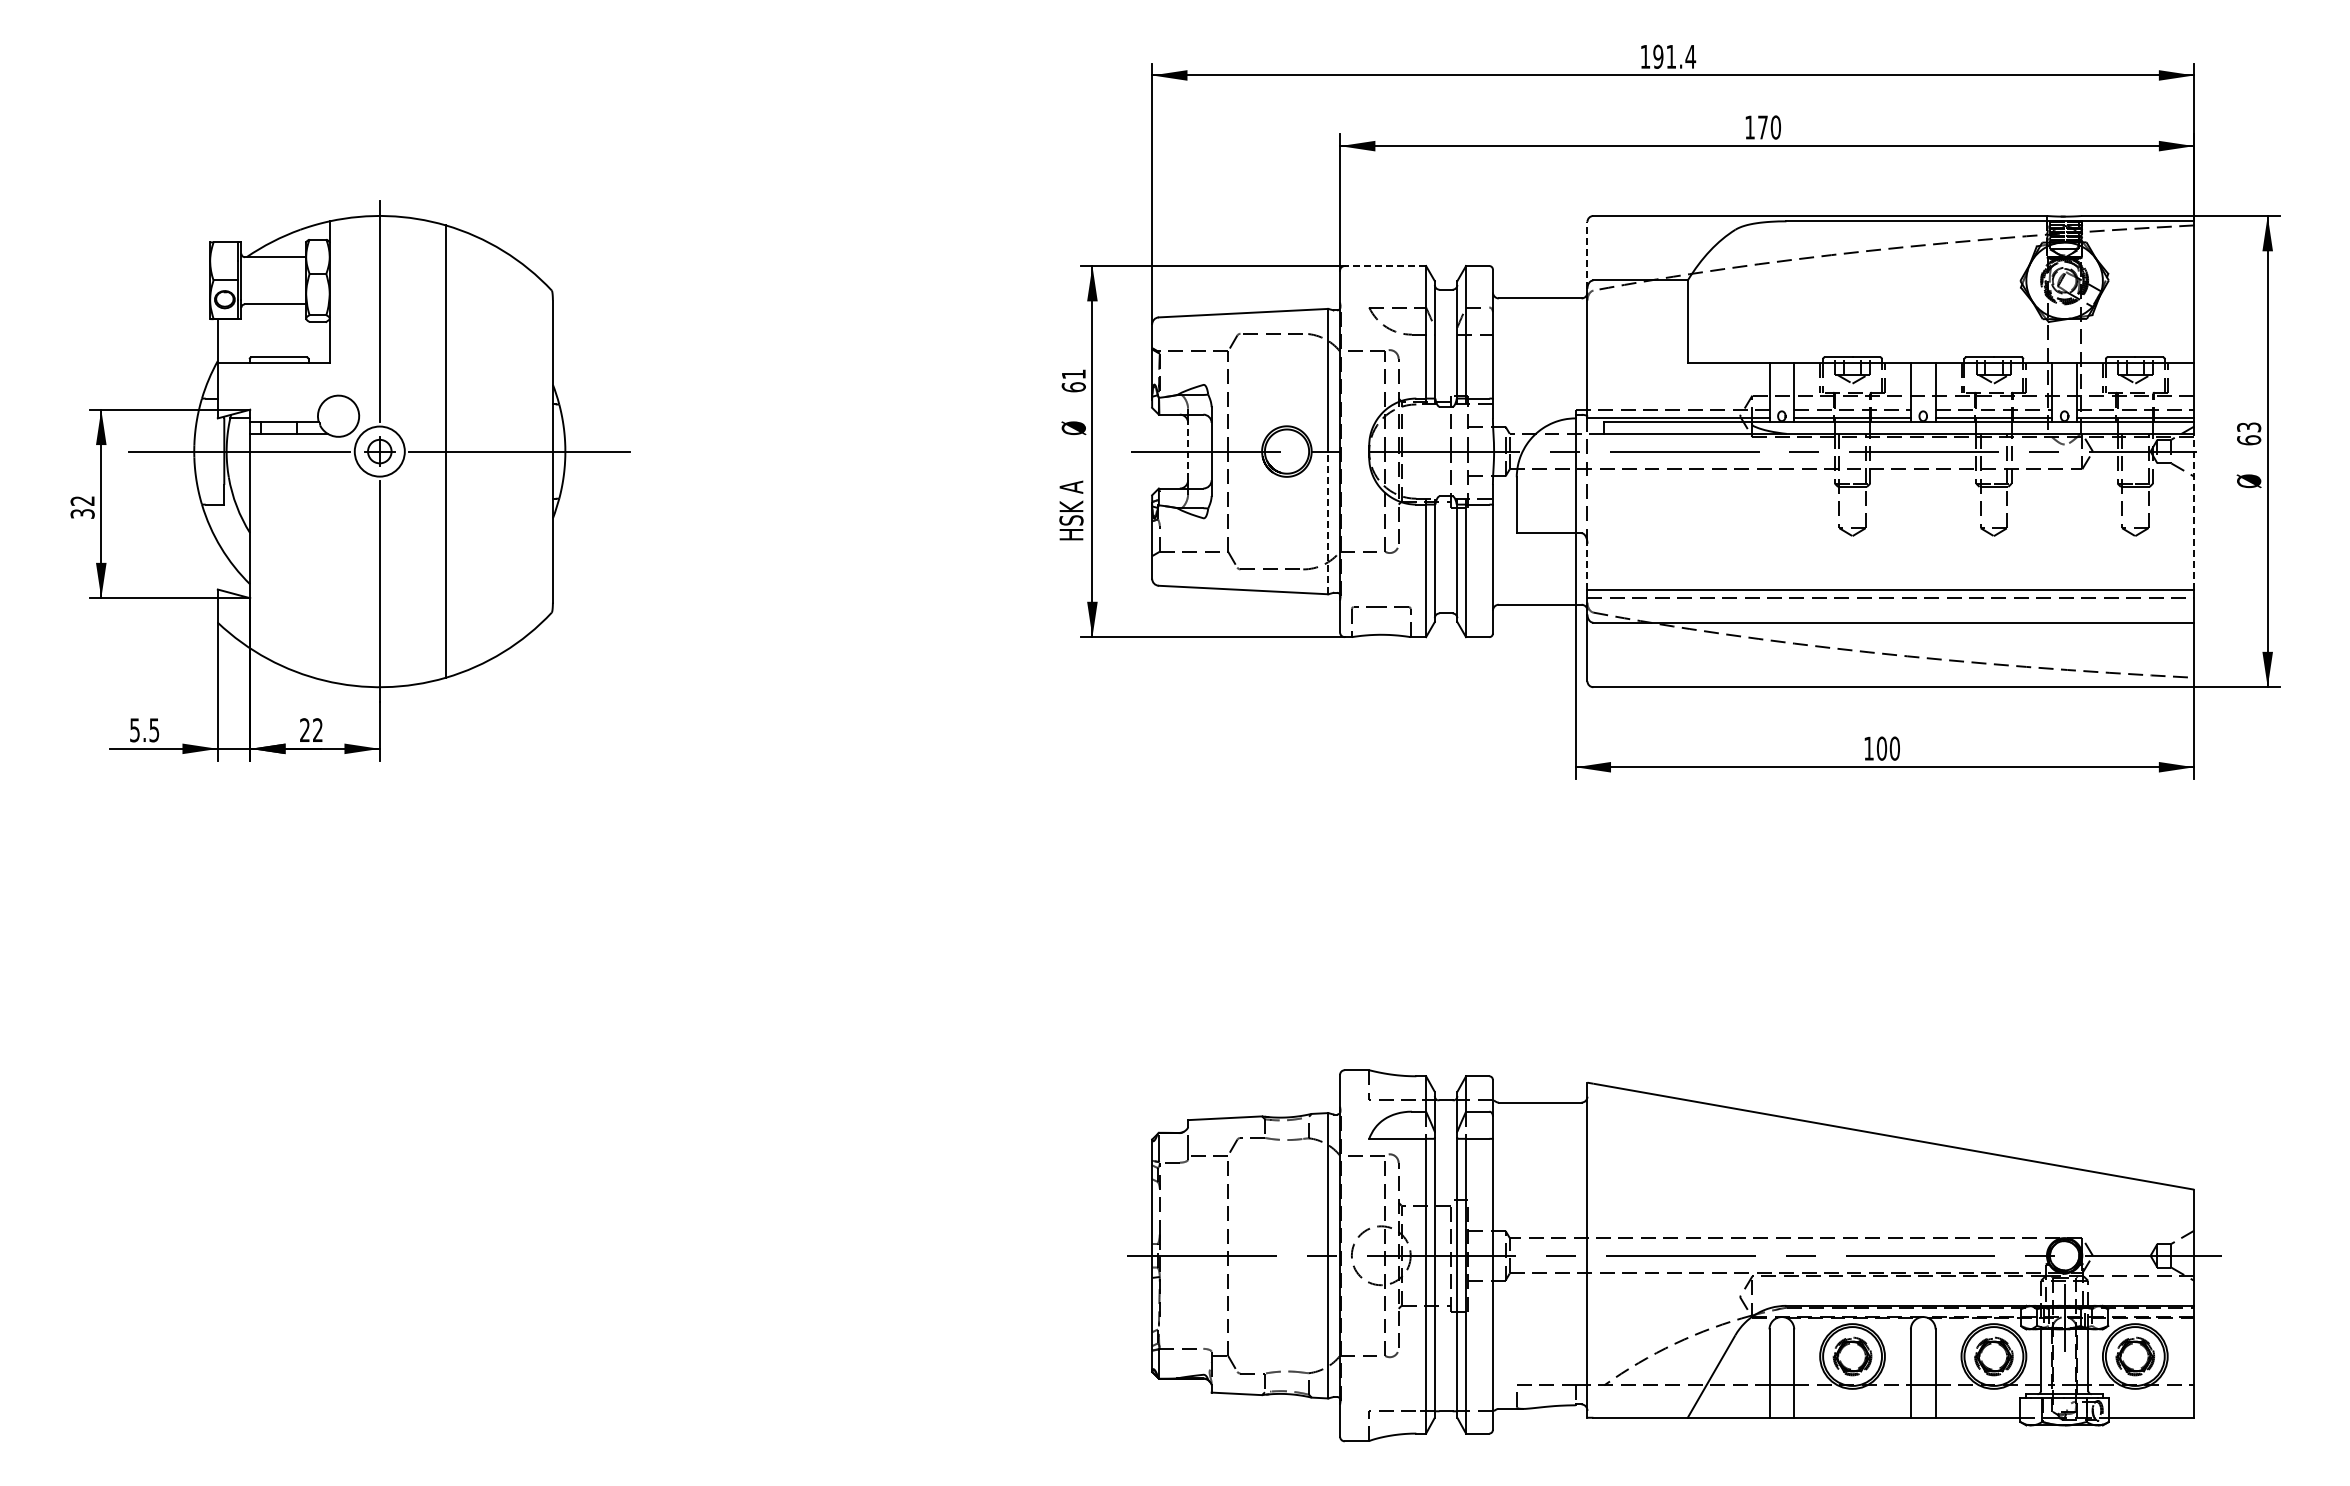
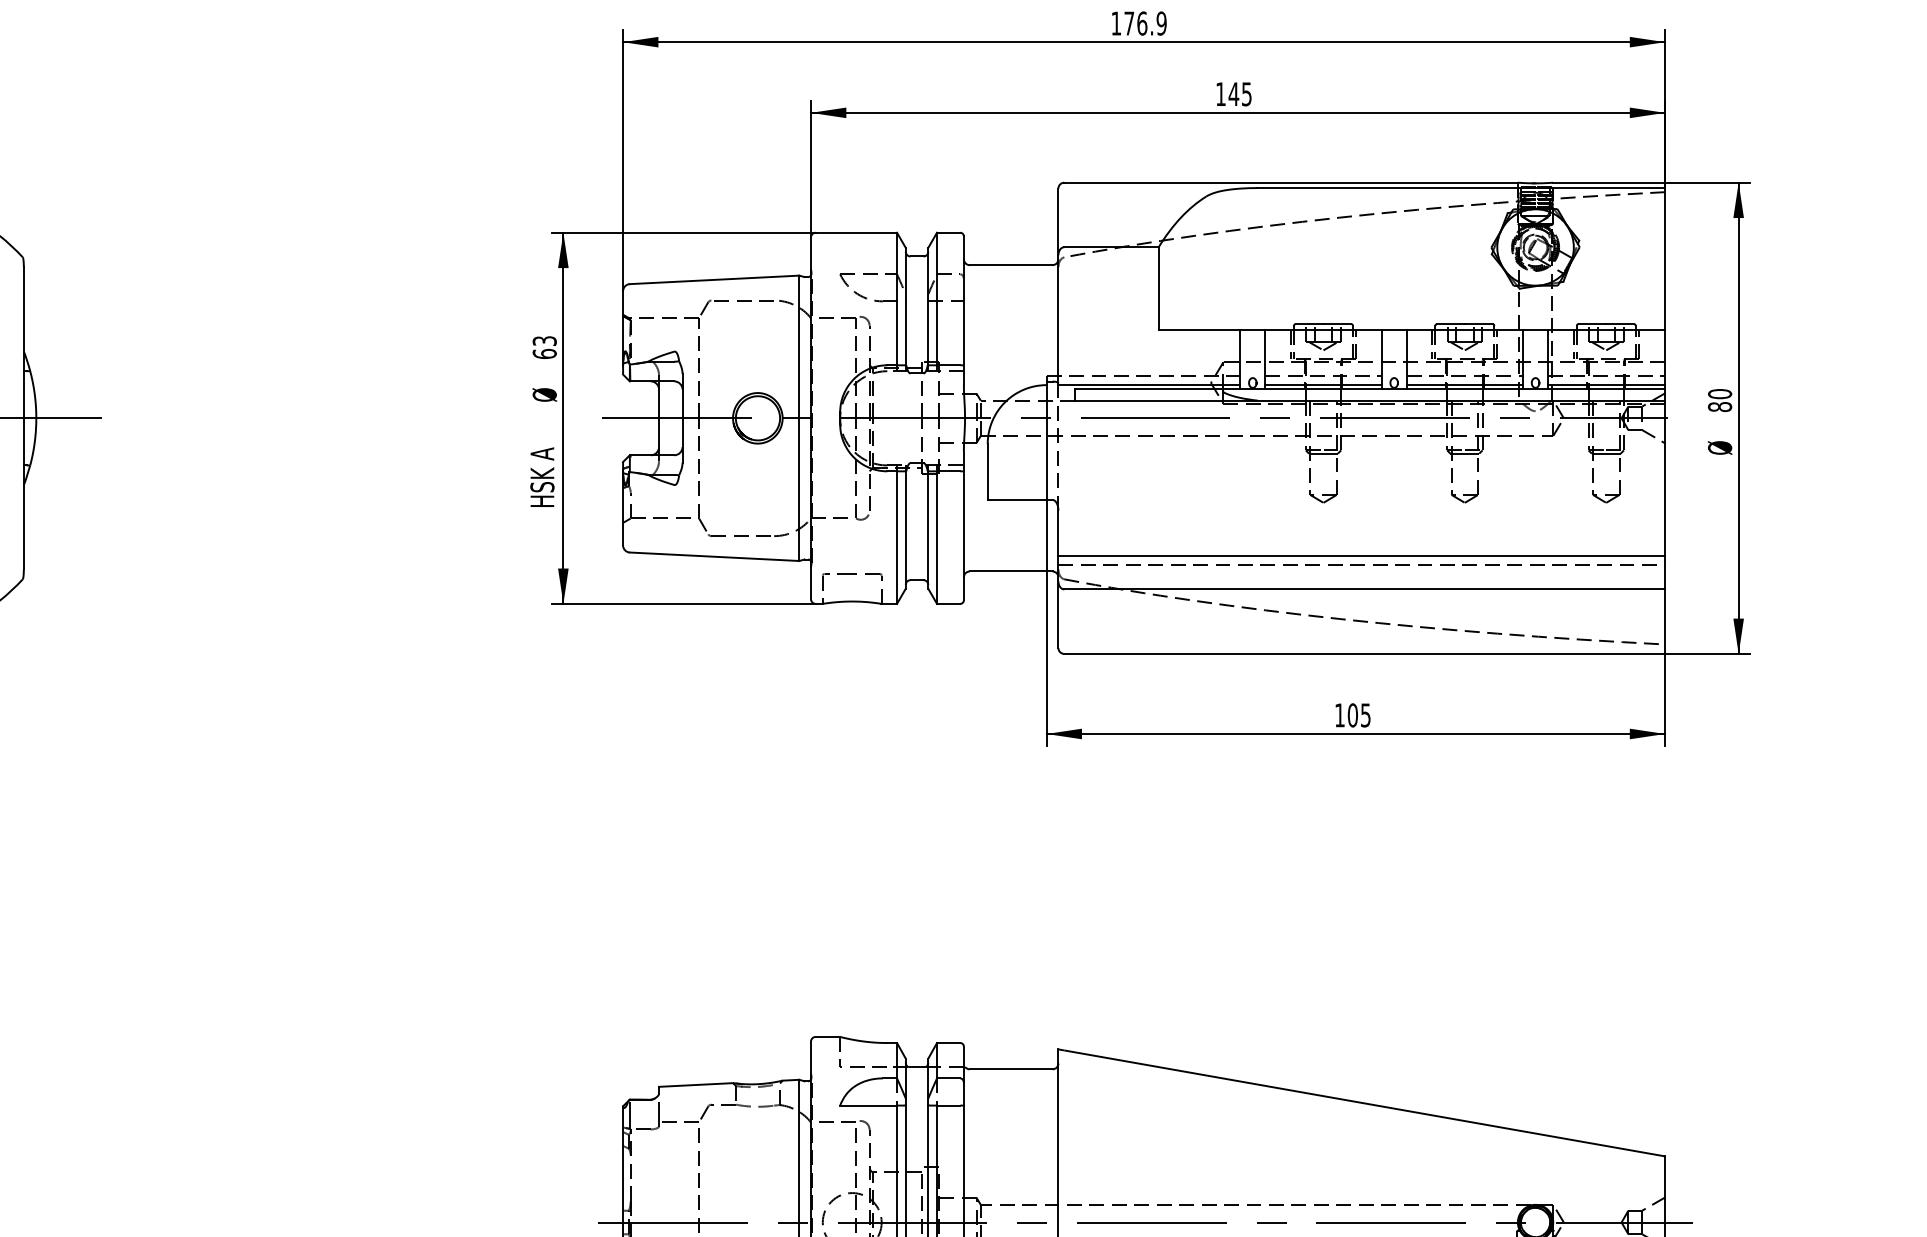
text: (1674, 56) -> (1145, 23), 191.4 -> 176.9
text: (1768, 127) -> (1239, 94), 170 -> 145
line: (1587, 254) -> (1058, 221), dashed -> solid
line: (1385, 266) -> (856, 233), dashed -> solid
text: (1073, 374) -> (544, 341), 61 -> 63
text: (2249, 433) -> (1720, 400), 63 -> 80
line: (1188, 451) -> (659, 418), dashed -> solid
line: (2194, 511) -> (1665, 478), dashed -> solid
line: (1328, 522) -> (799, 489), dashed -> solid
line: (1587, 566) -> (1058, 533), dashed -> solid
text: (1894, 748) -> (1365, 715), 100 -> 105

